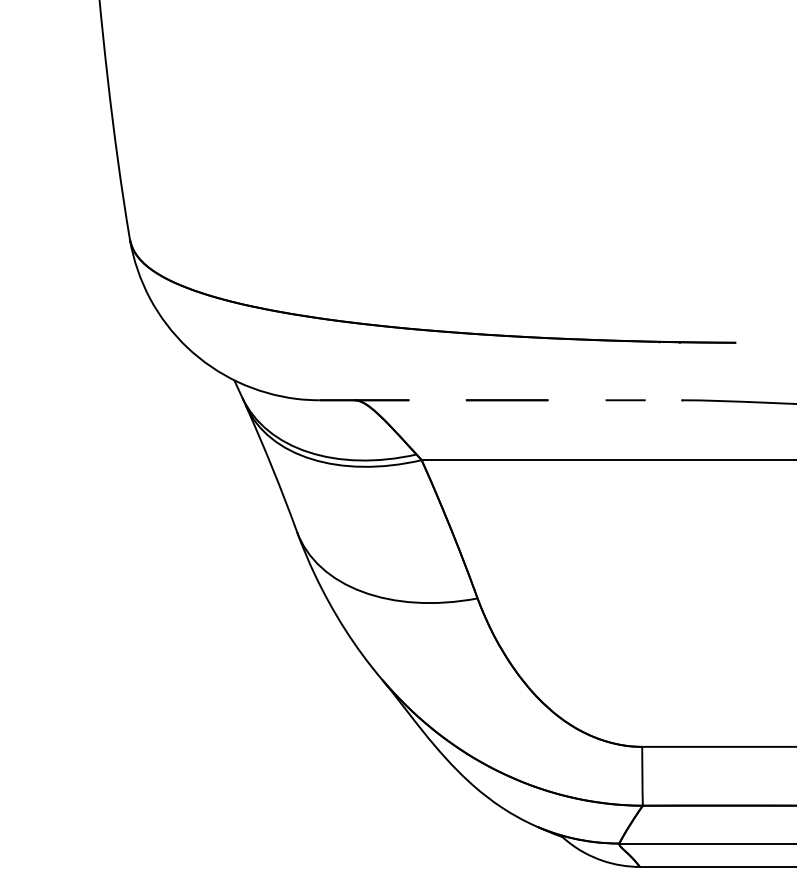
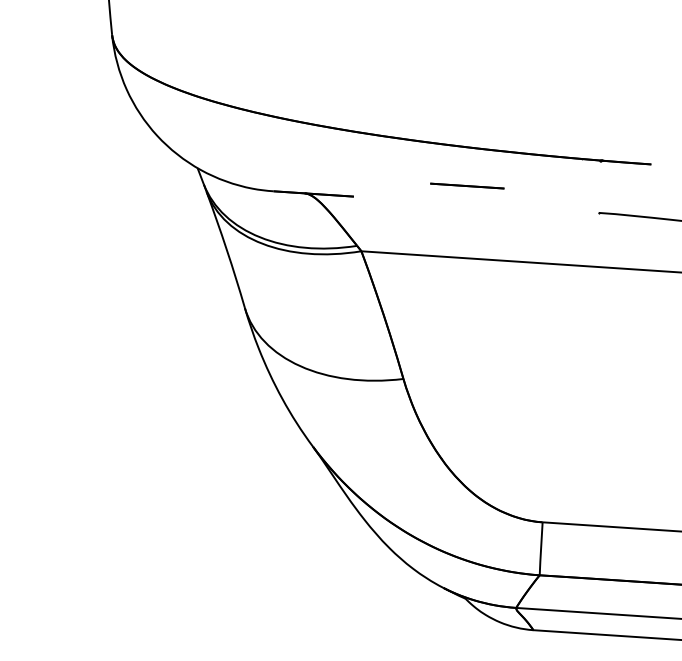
line: (506, 400) -> (466, 186), moved
line: (625, 400) -> (548, 209), removed

